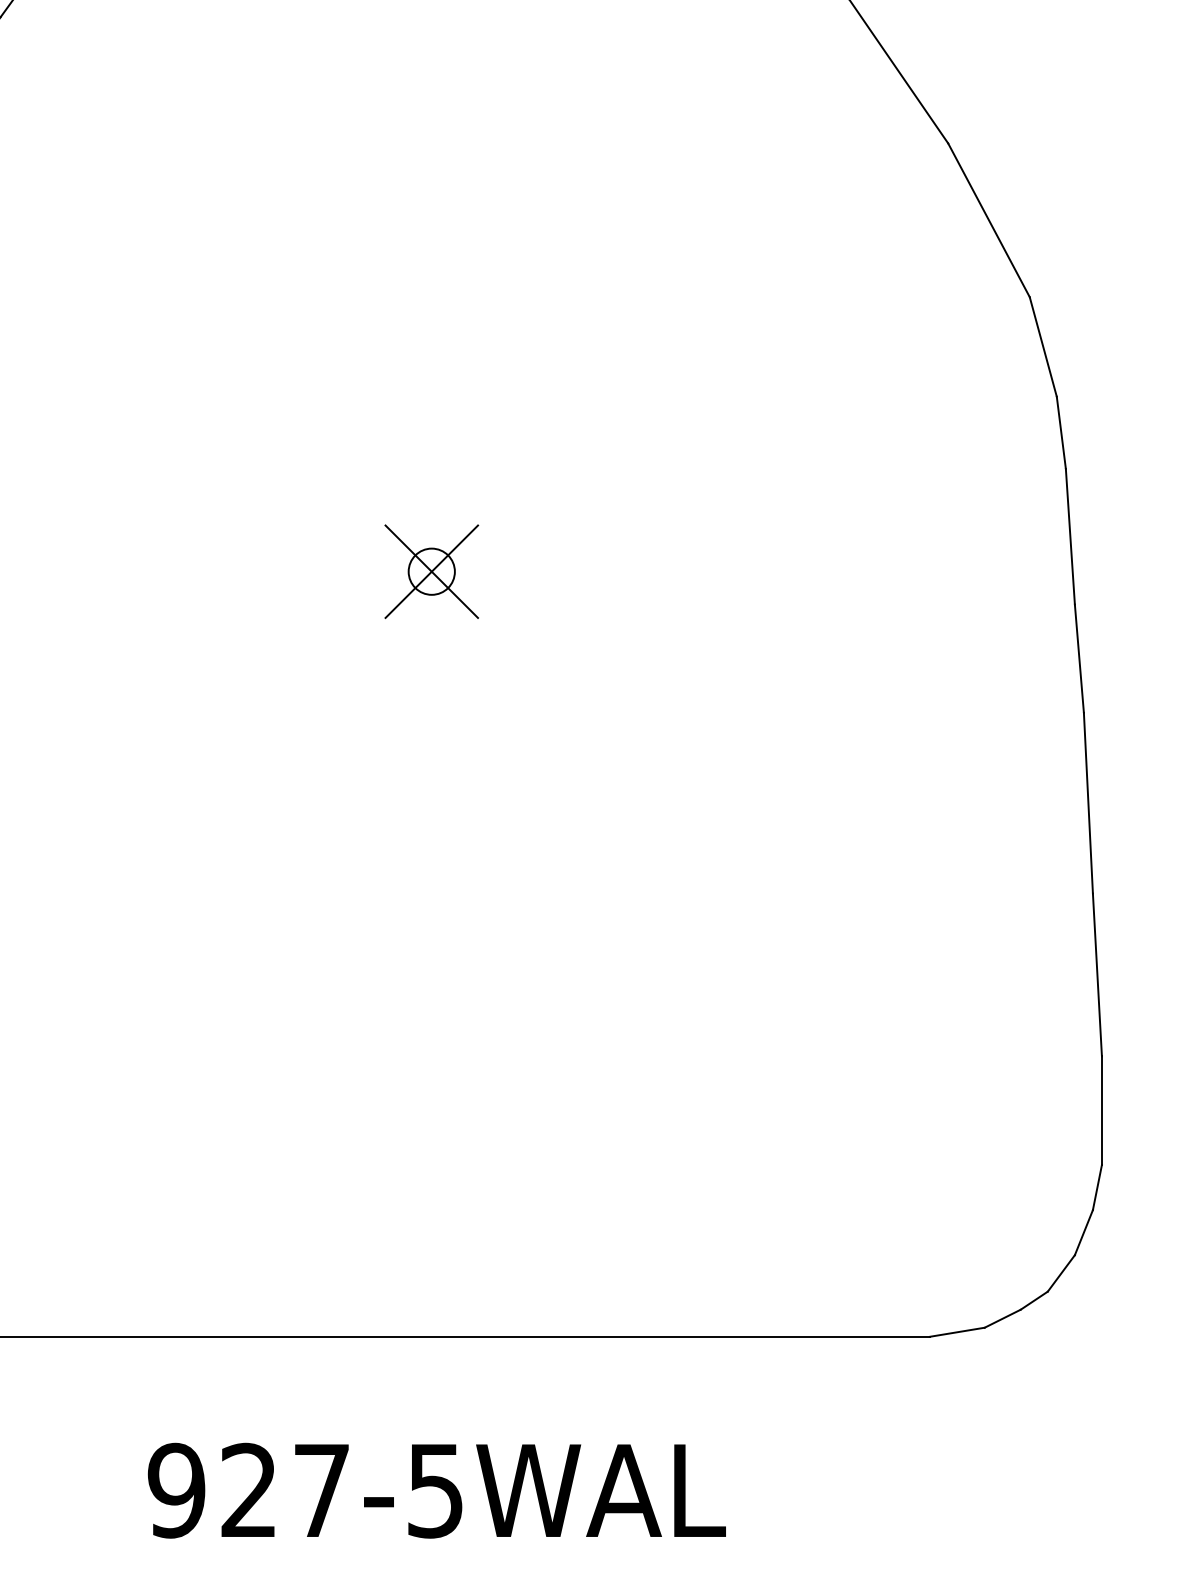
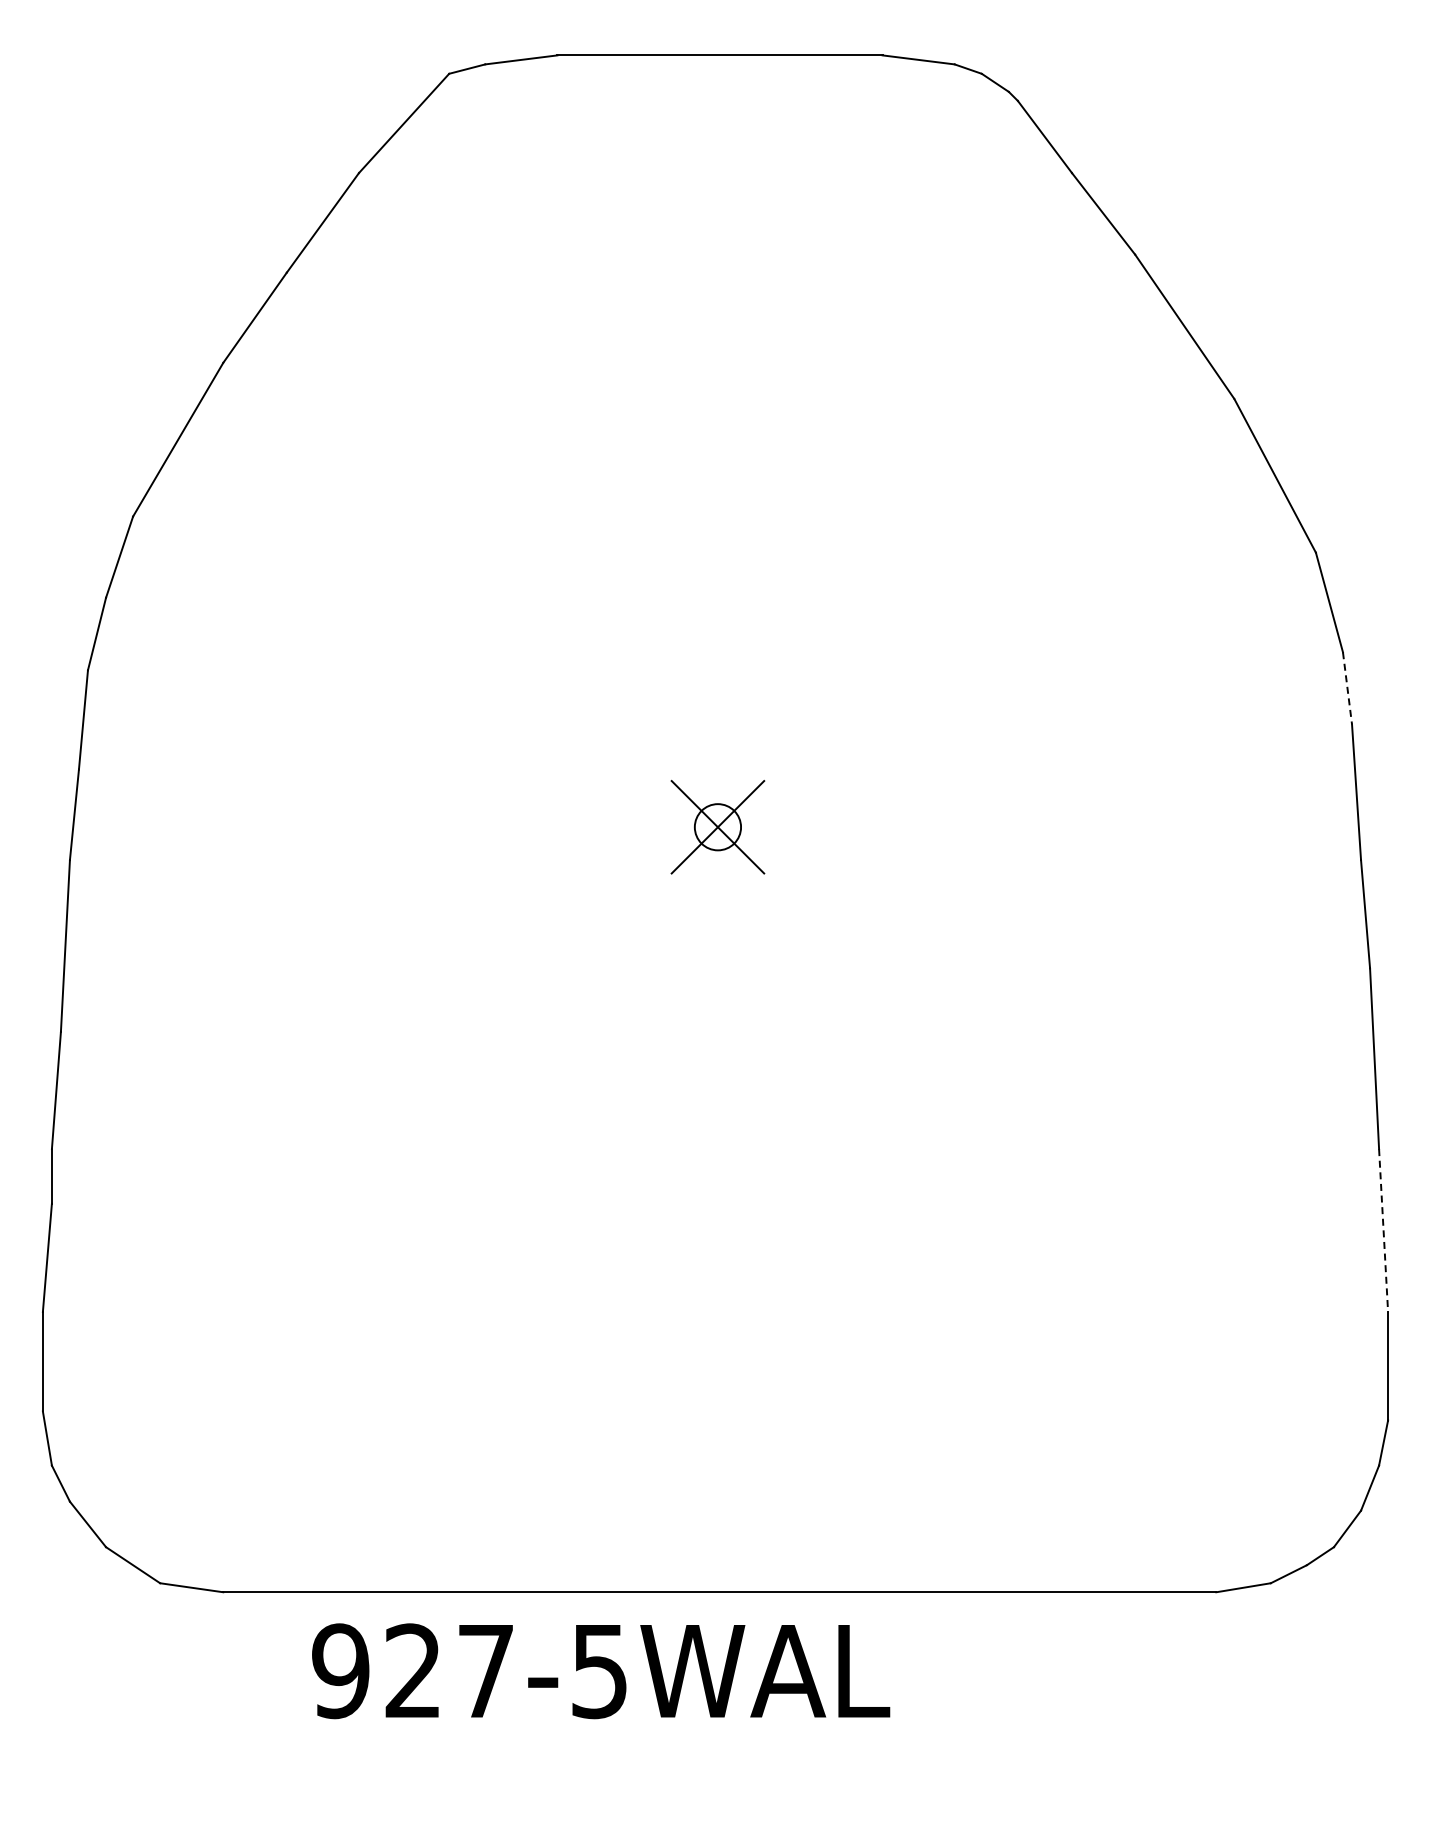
line: (1061, 432) -> (1347, 688), solid -> dashed
line: (1097, 974) -> (1383, 1230), solid -> dashed
text: (437, 1490) -> (601, 1671), moved

